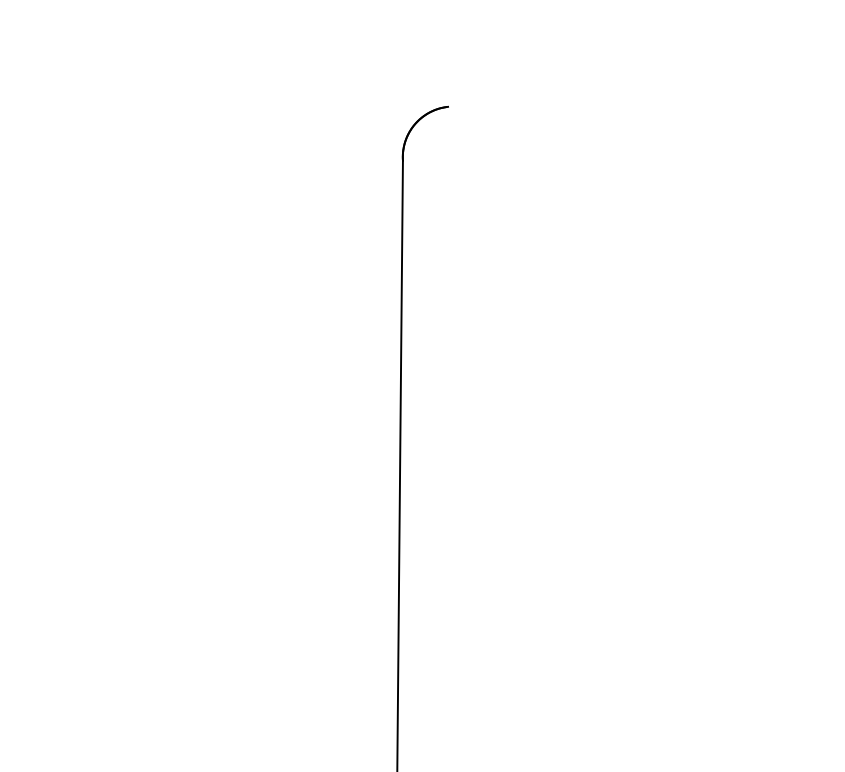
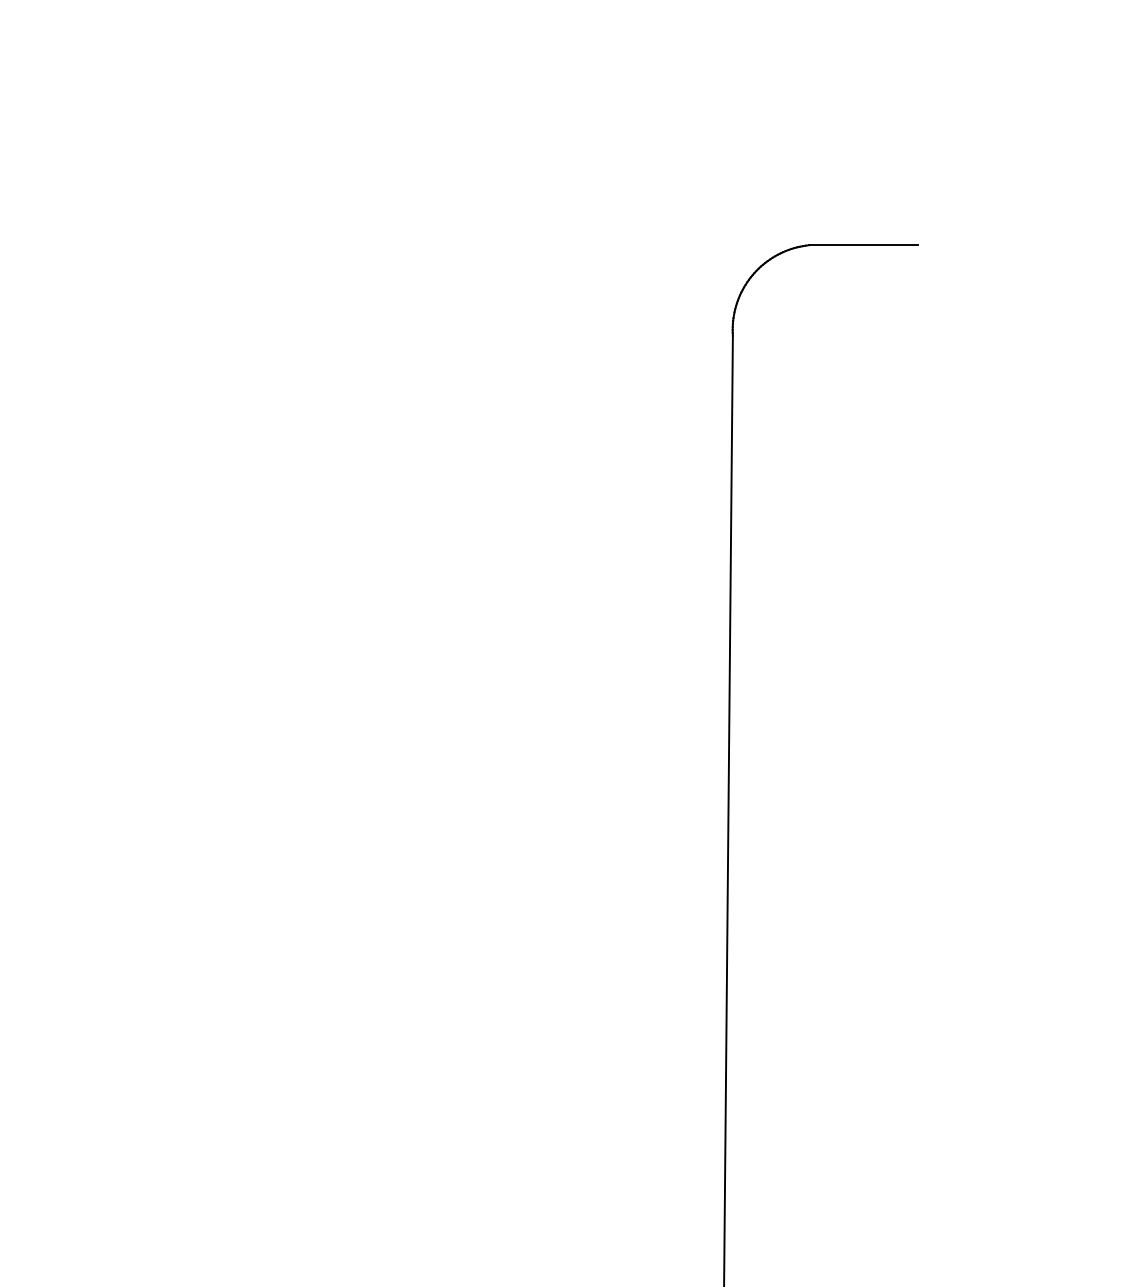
line: (480, 106) -> (863, 244), added

